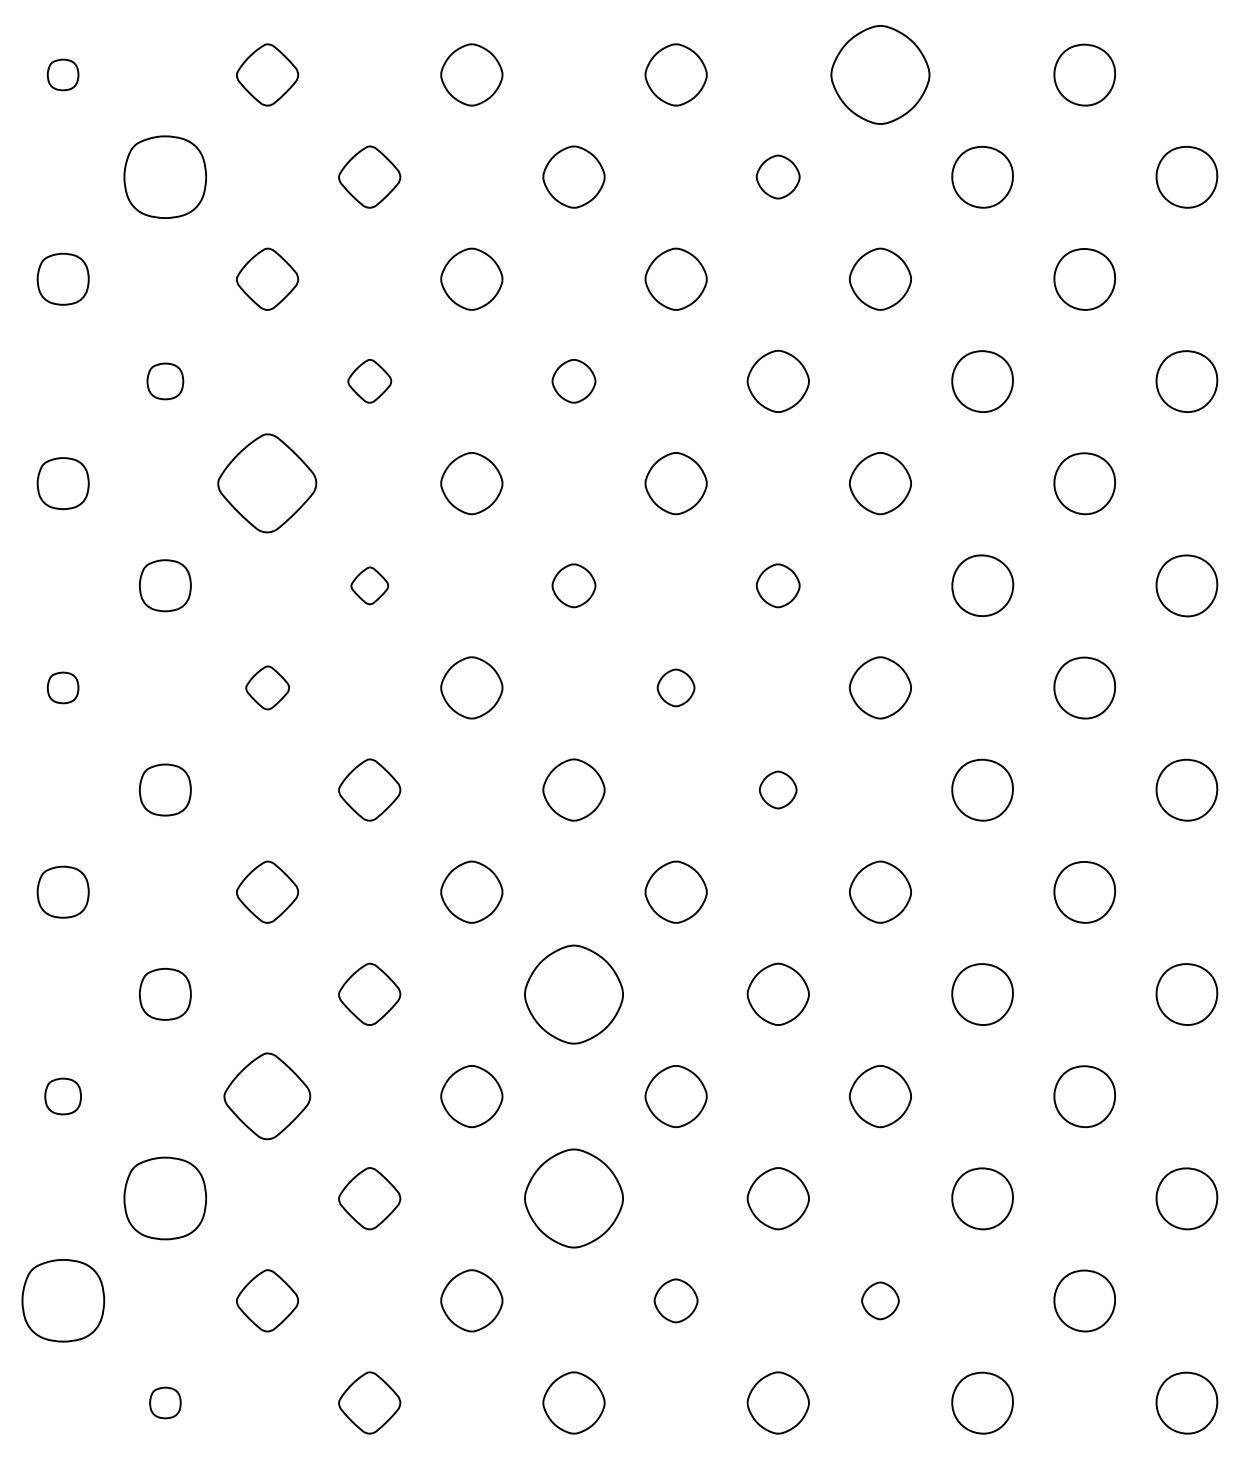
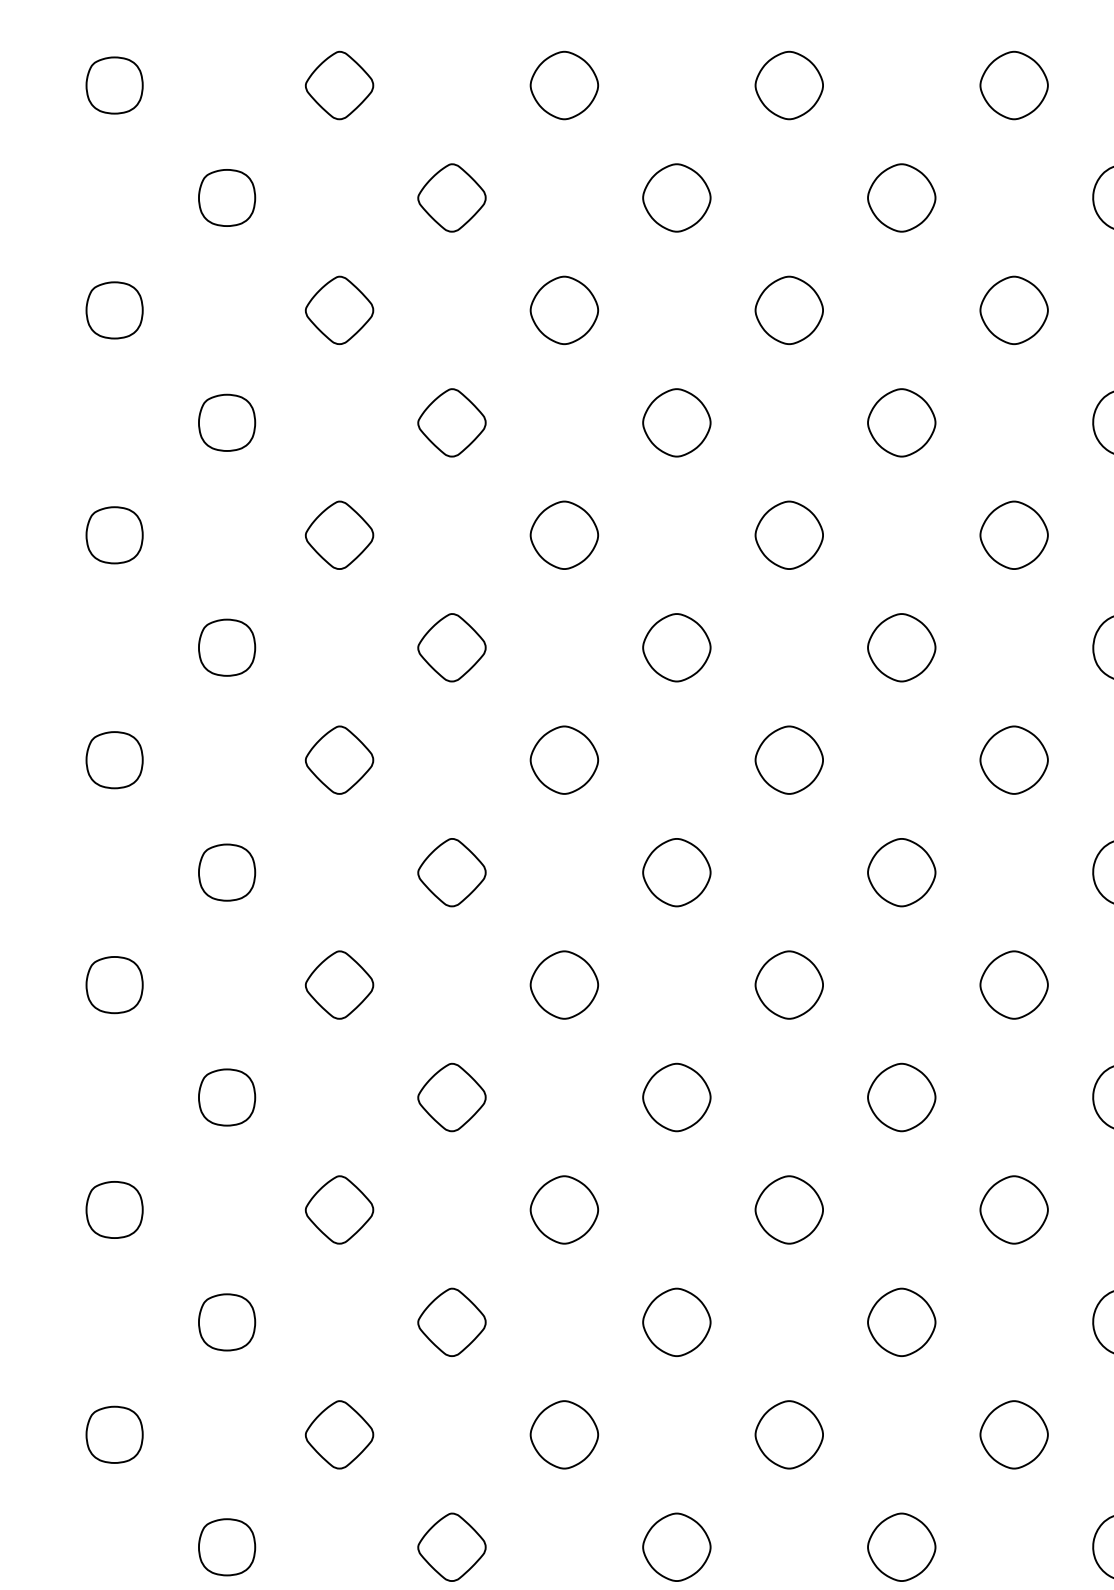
part: (62, 74) -> (113, 85), size x1.67
part: (880, 74) -> (1014, 85), size x0.62
part: (165, 176) -> (227, 197), size x0.62
part: (777, 176) -> (900, 197), size x1.43
part: (369, 380) -> (451, 421), size x1.43
part: (573, 380) -> (676, 421), size x1.43
part: (165, 381) -> (227, 422), size x1.43
part: (267, 483) -> (339, 535), size x0.62
part: (369, 585) -> (451, 647), size x1.67
part: (573, 585) -> (676, 647), size x1.43
part: (777, 585) -> (900, 647), size x1.43
part: (62, 687) -> (113, 759), size x1.67
part: (267, 687) -> (339, 759), size x1.43
part: (675, 687) -> (788, 759), size x1.67
part: (777, 789) -> (900, 872), size x1.67
part: (573, 993) -> (676, 1096), size x0.62
part: (62, 1096) -> (113, 1209), size x1.43
part: (267, 1096) -> (339, 1209), size x0.71
part: (165, 1198) -> (227, 1322), size x0.62
part: (573, 1198) -> (676, 1322), size x0.62
part: (62, 1300) -> (113, 1434), size x0.62
part: (675, 1300) -> (788, 1434), size x1.43
part: (880, 1300) -> (1014, 1434), size x1.67
part: (165, 1402) -> (227, 1546), size x1.67

